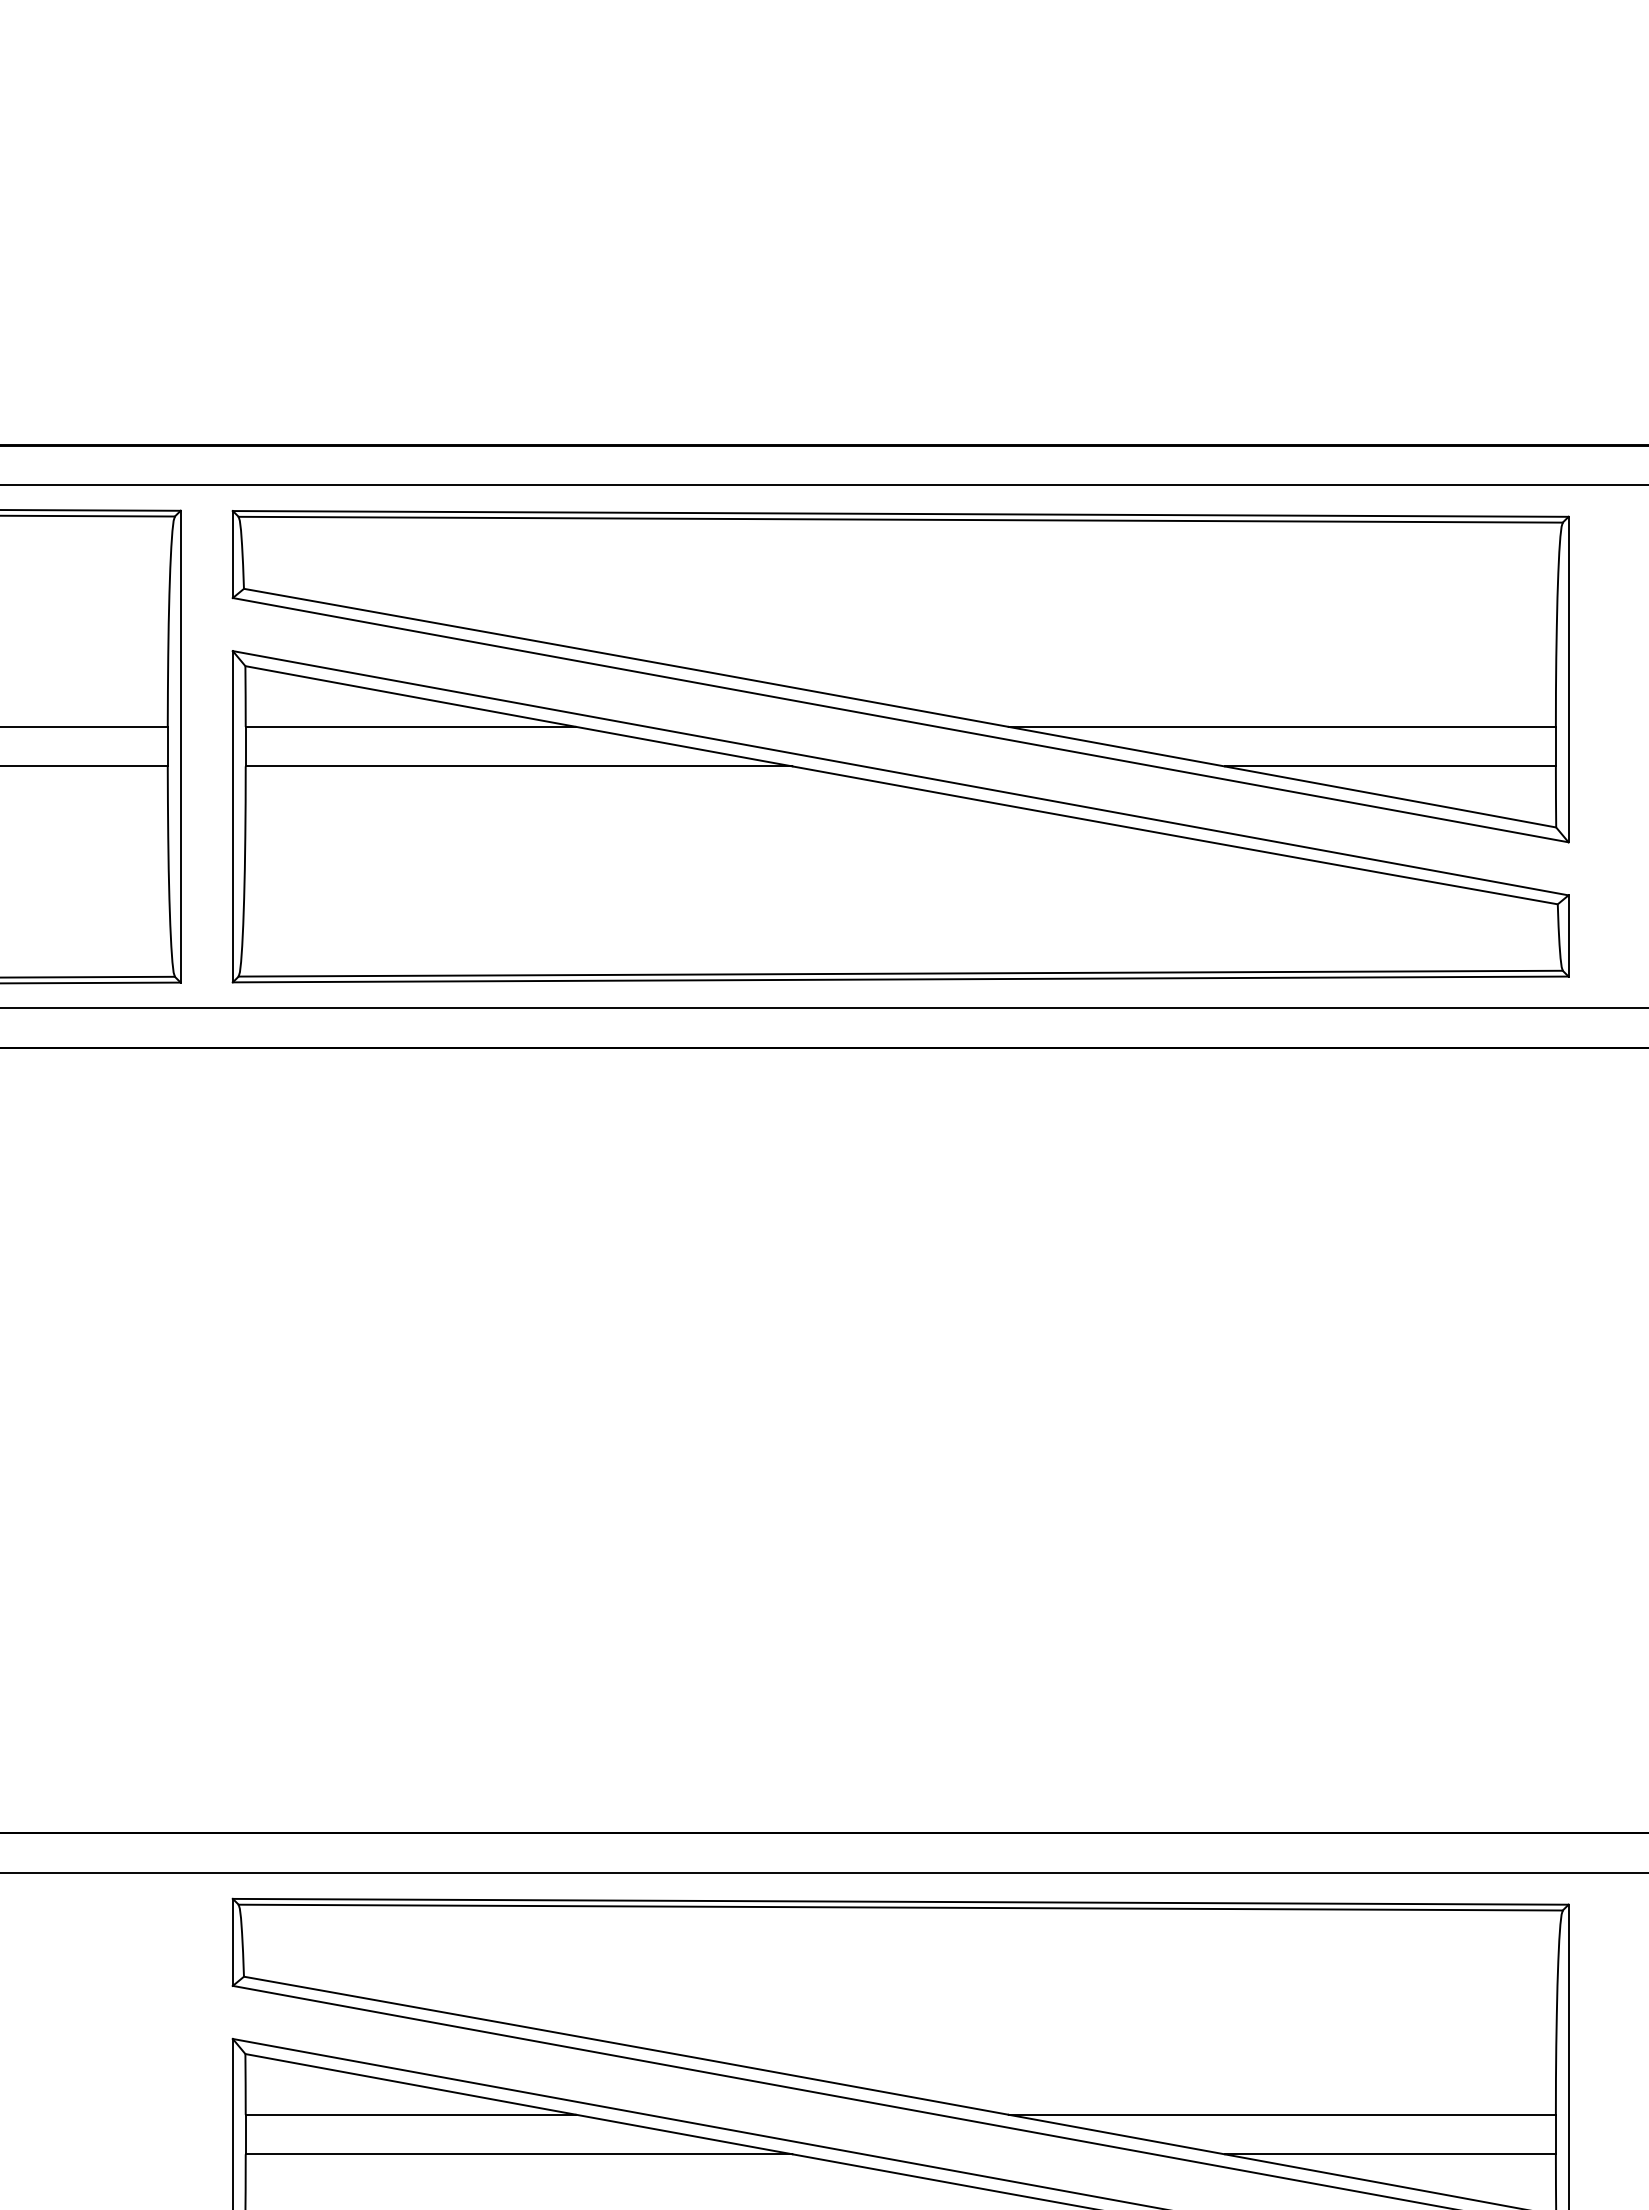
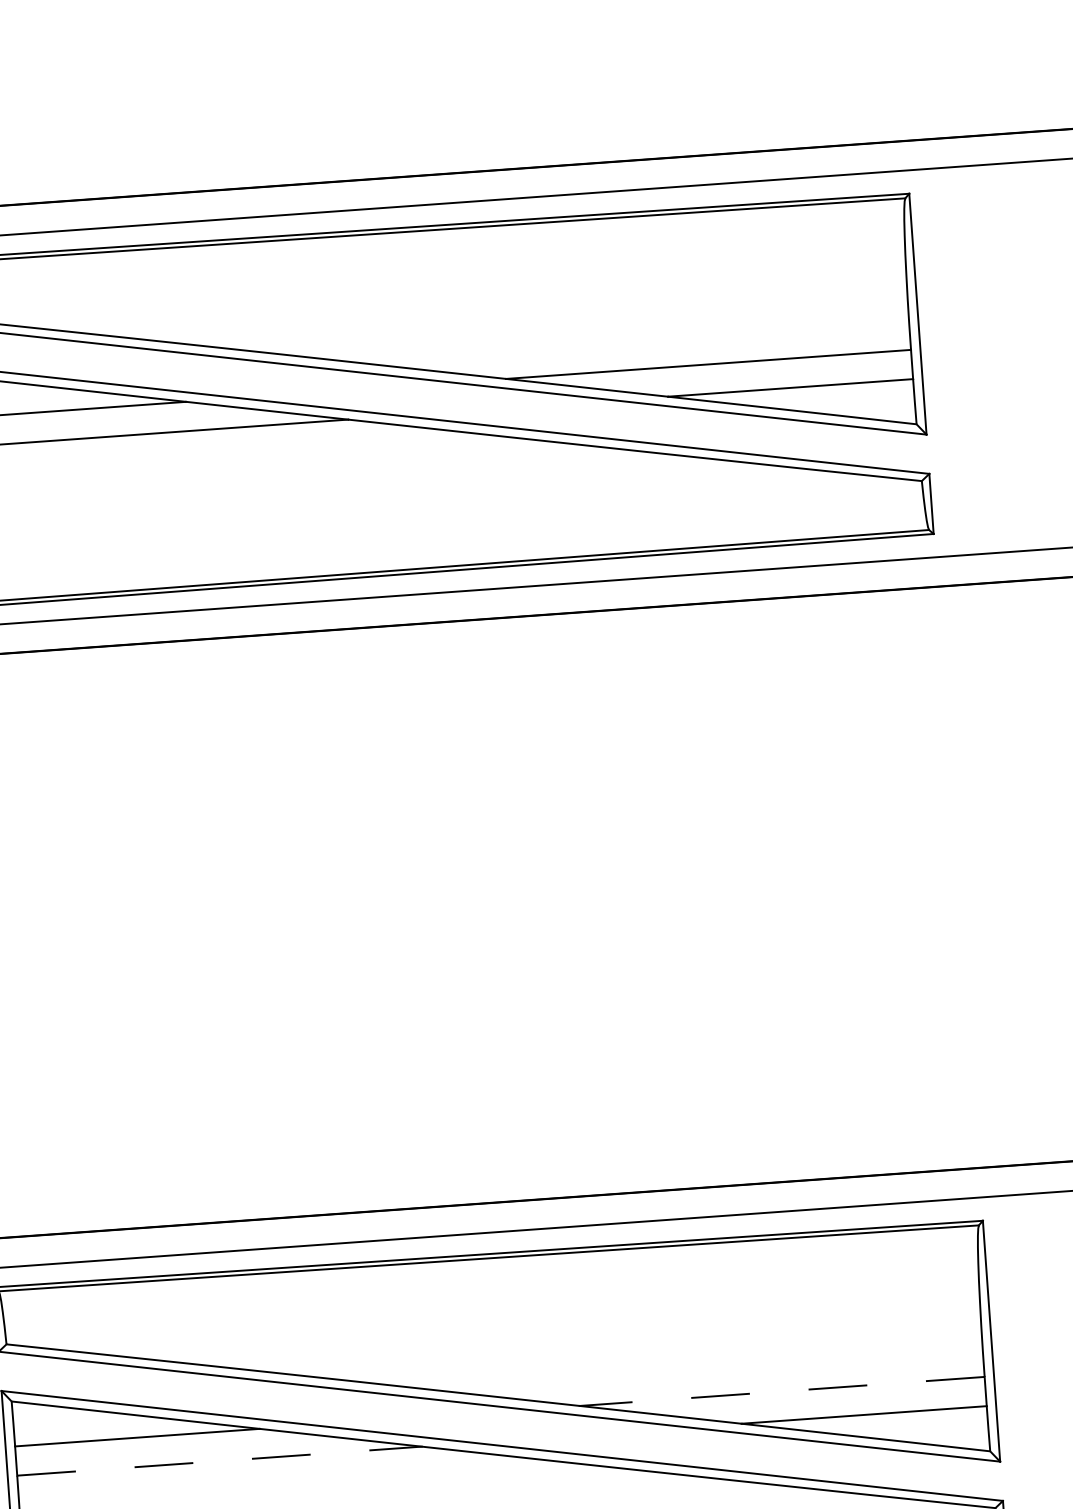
line: (1282, 2114) -> (782, 1391), solid -> dashed
line: (519, 2154) -> (219, 1461), solid -> dashed

